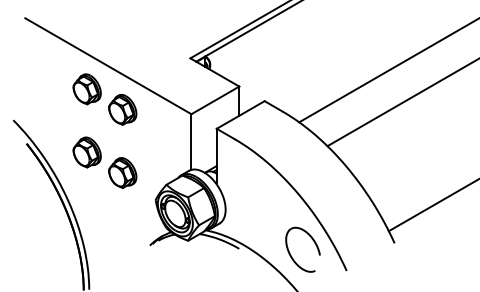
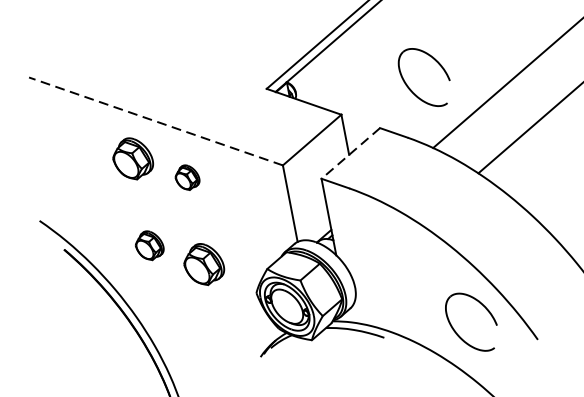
line: (108, 66) -> (156, 121), solid -> dashed
part: (292, 78) -> (412, 89), added
part: (122, 109) -> (186, 177), size x0.6
line: (240, 115) -> (350, 154), solid -> dashed
part: (86, 152) -> (148, 245), size x0.7

